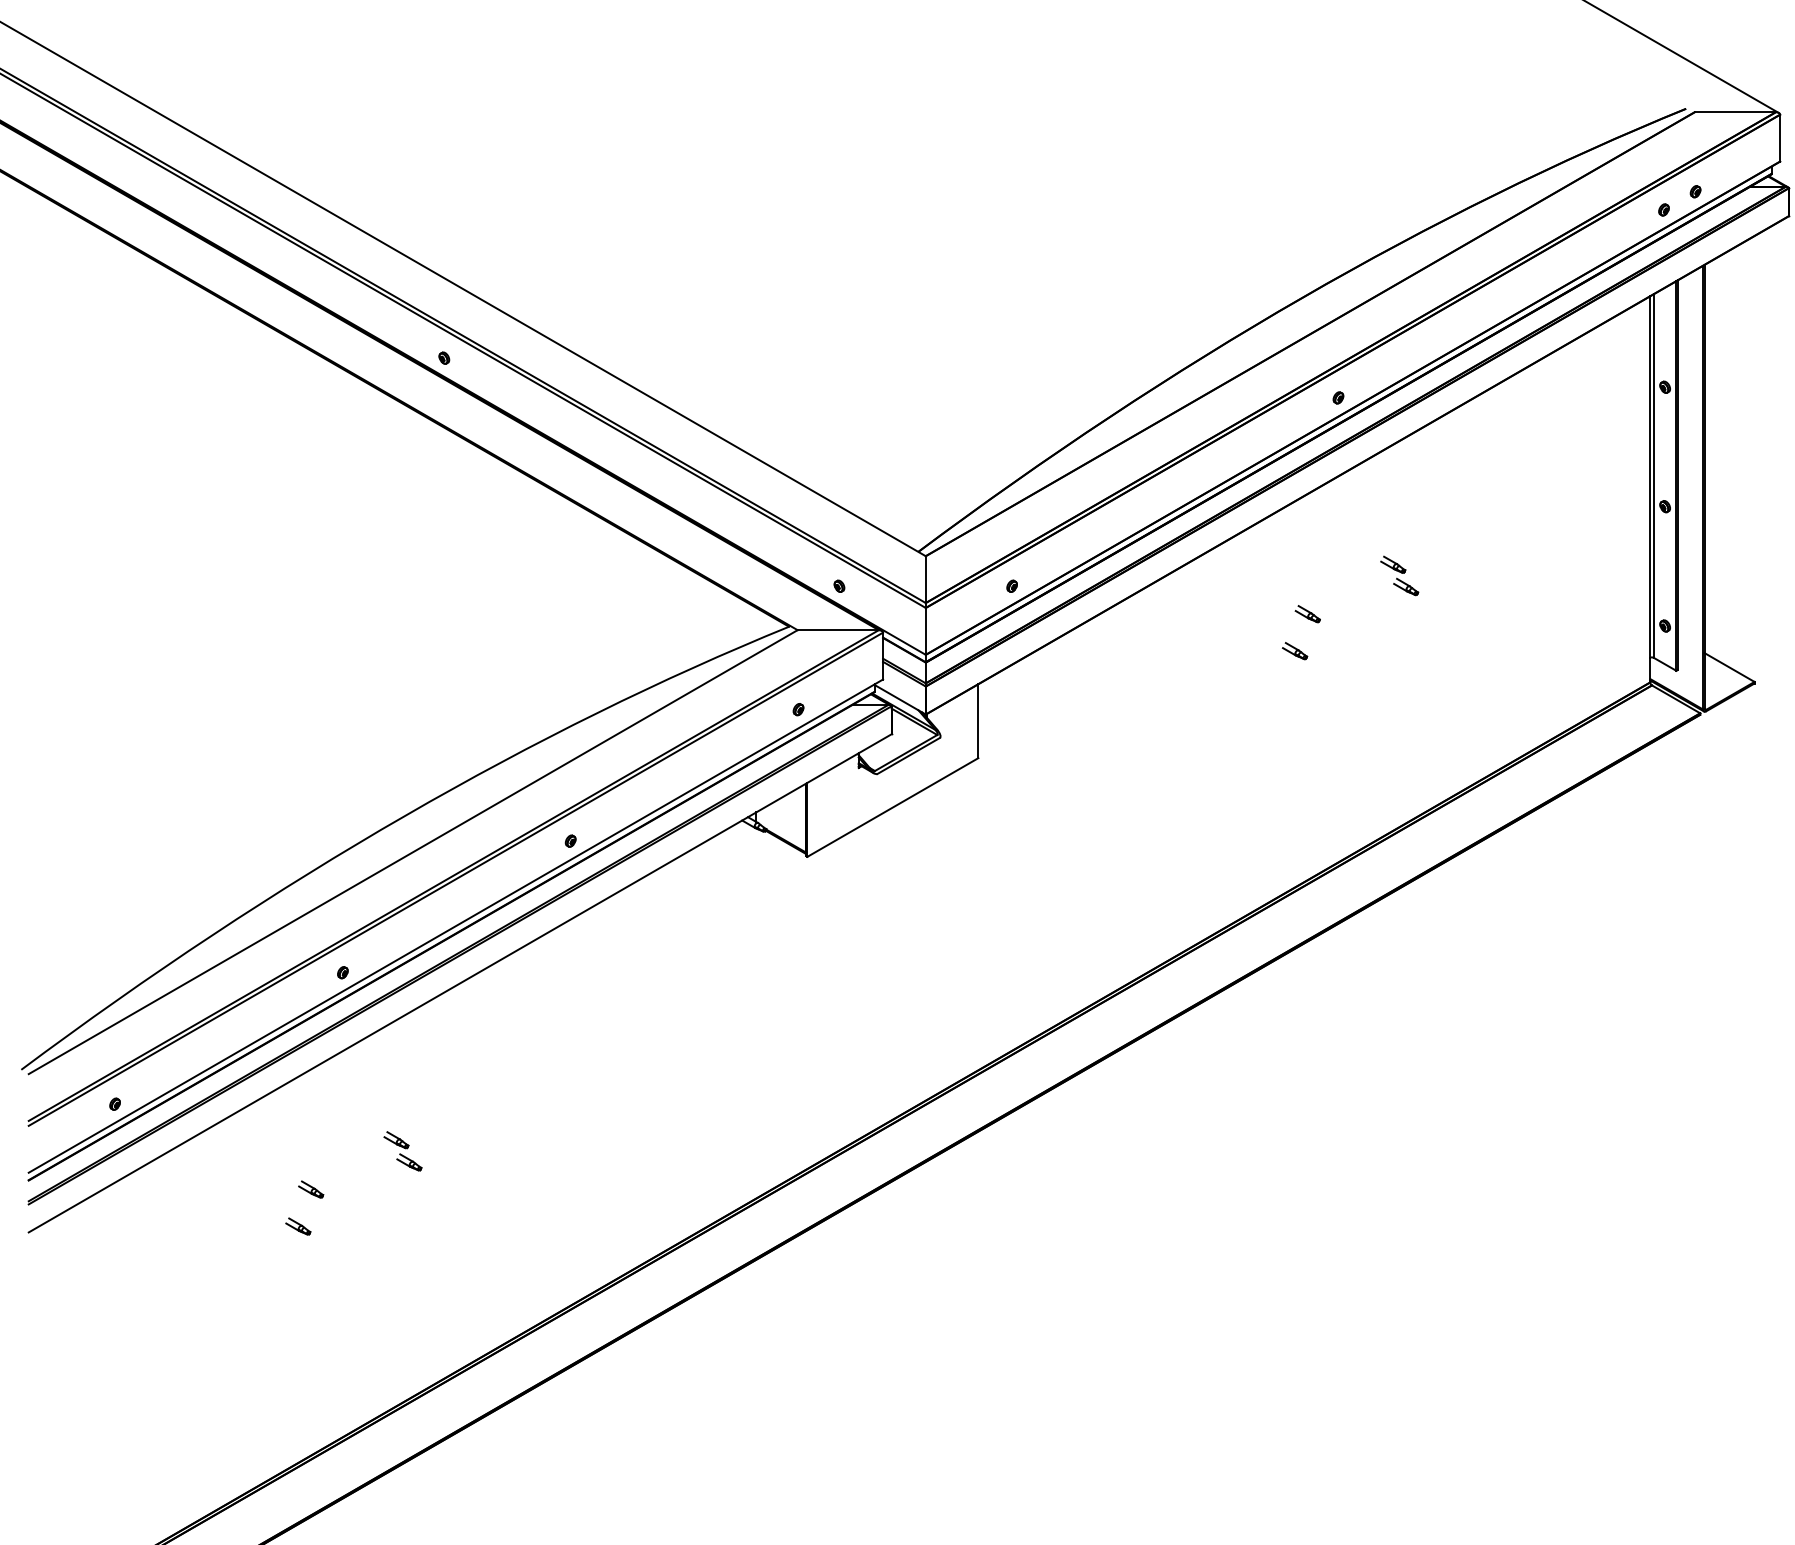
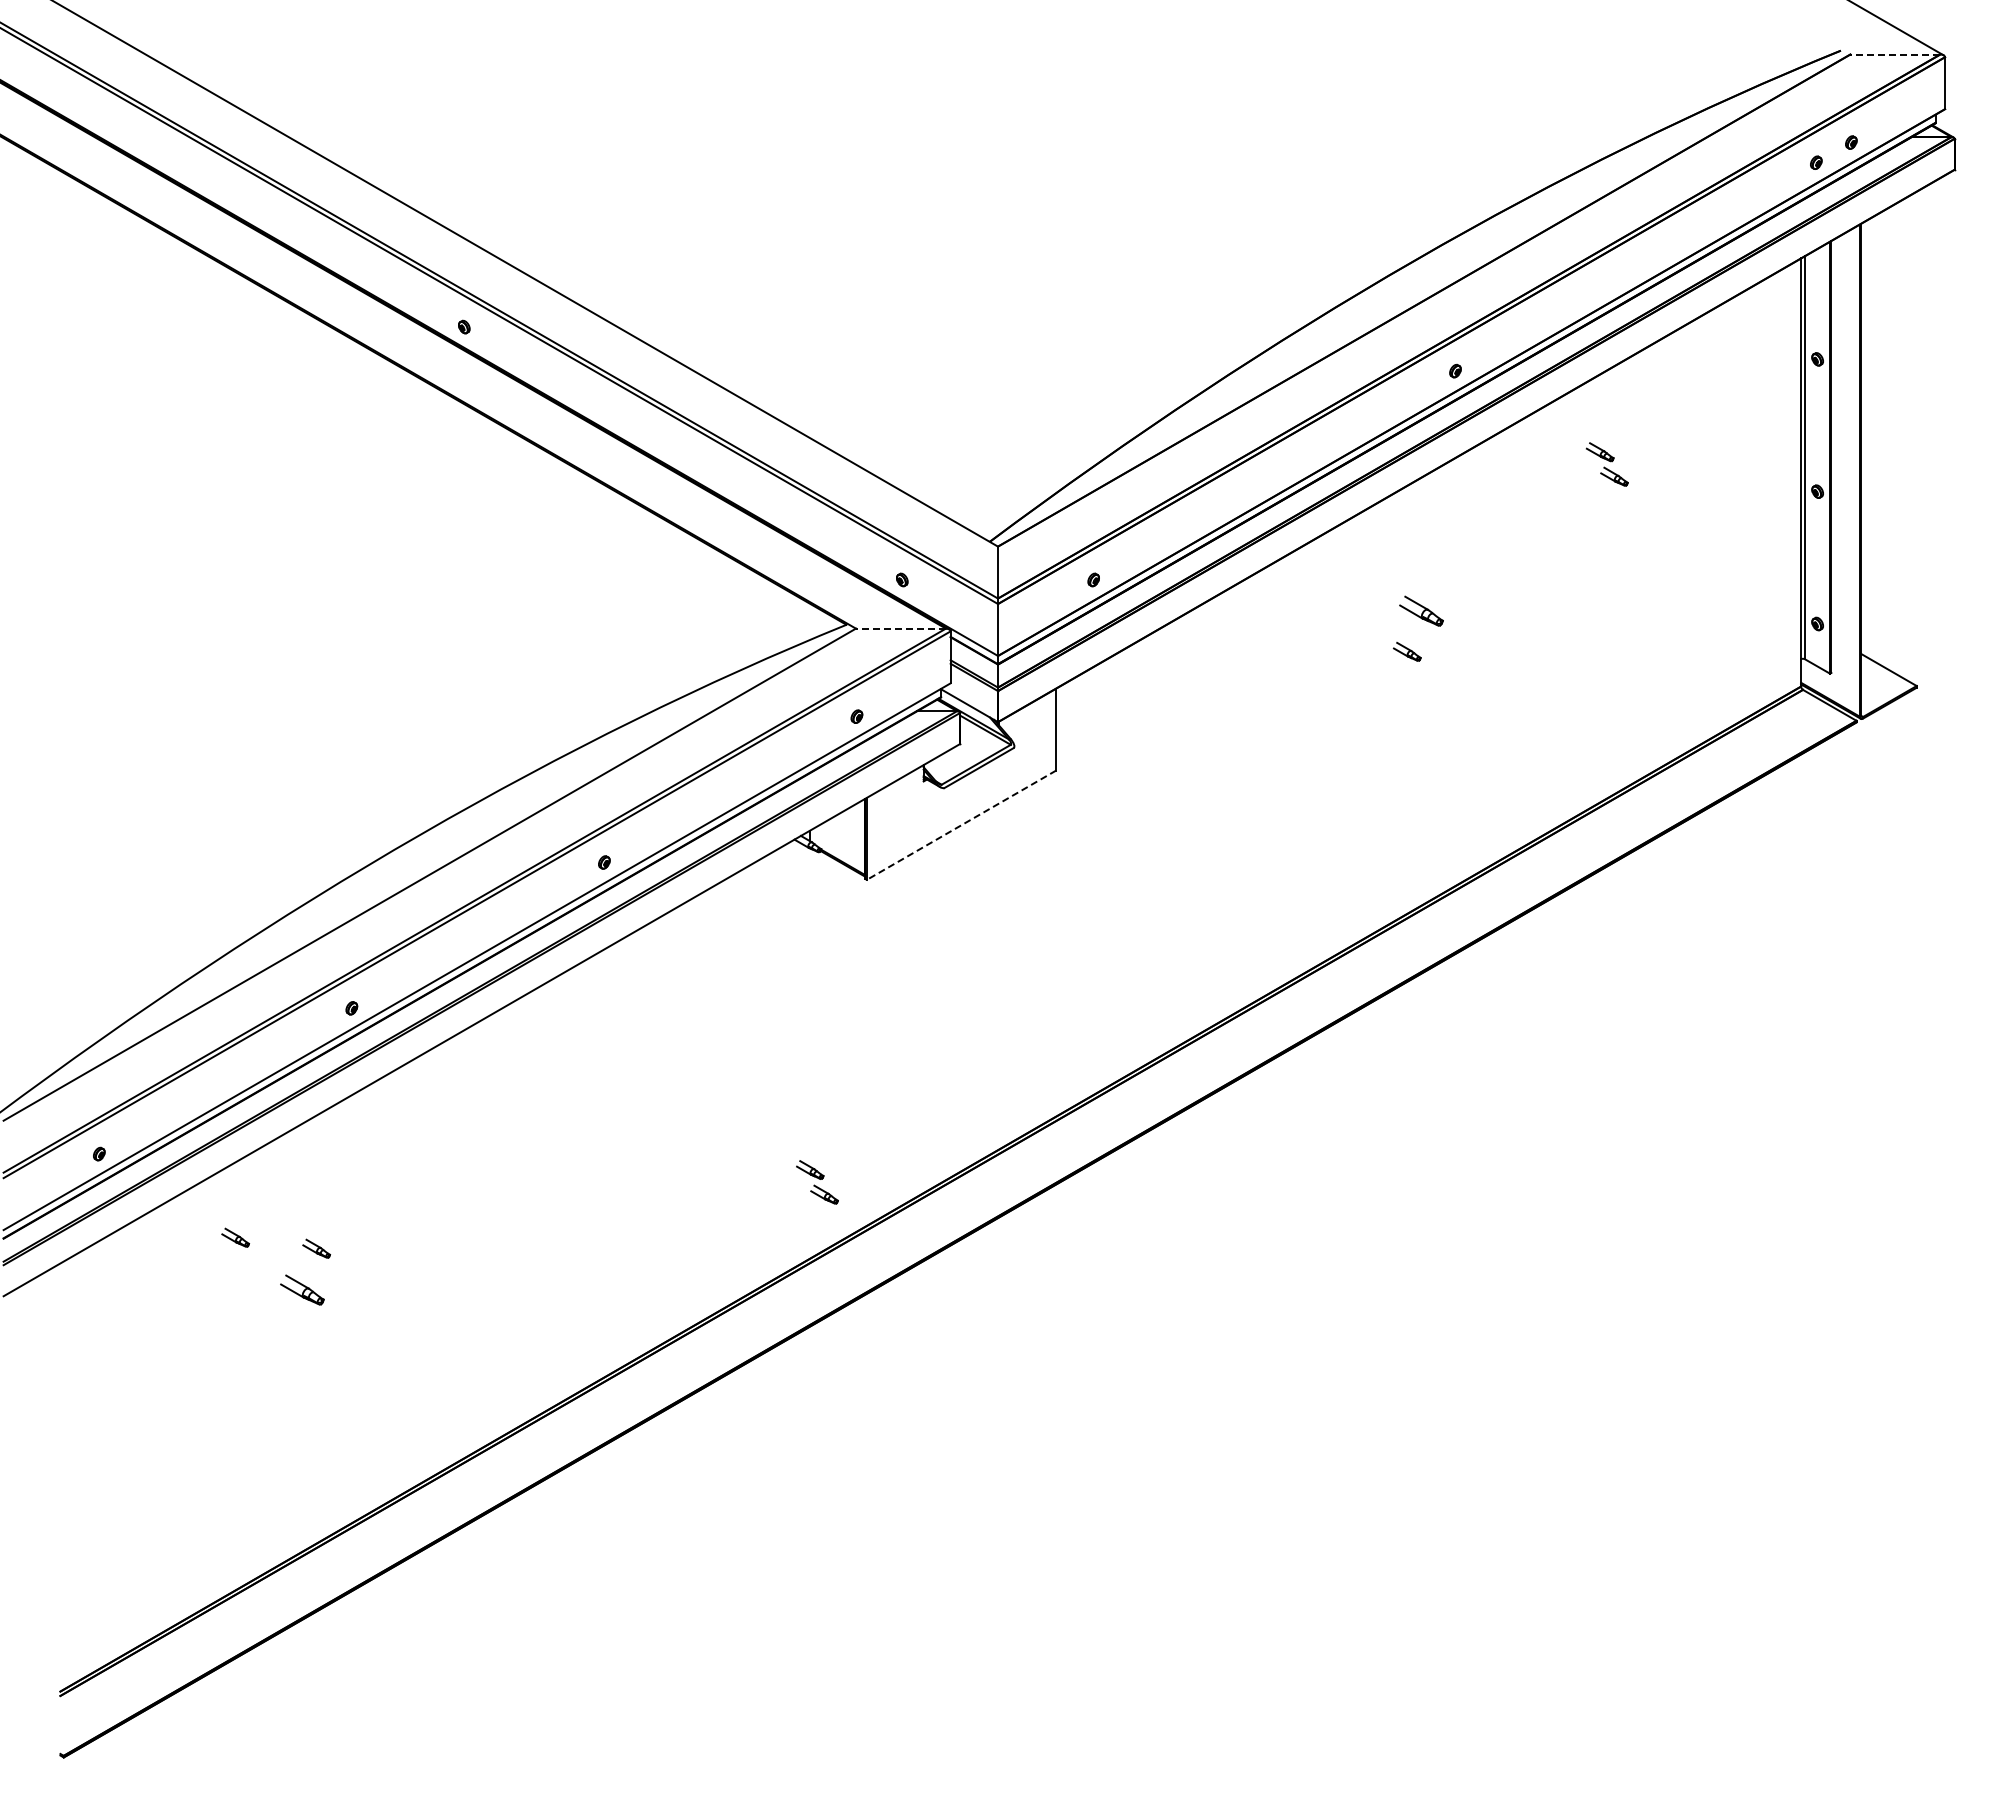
line: (1735, 112) -> (1895, 54), solid -> dashed
part: (1398, 575) -> (1606, 464), moved
part: (1307, 613) -> (1421, 610), size x1.6
line: (837, 630) -> (900, 628), solid -> dashed
line: (892, 807) -> (961, 825), solid -> dashed
part: (403, 1151) -> (817, 1182), moved
part: (237, 1179) -> (235, 1237), added
part: (298, 1226) -> (302, 1289), size x1.6

